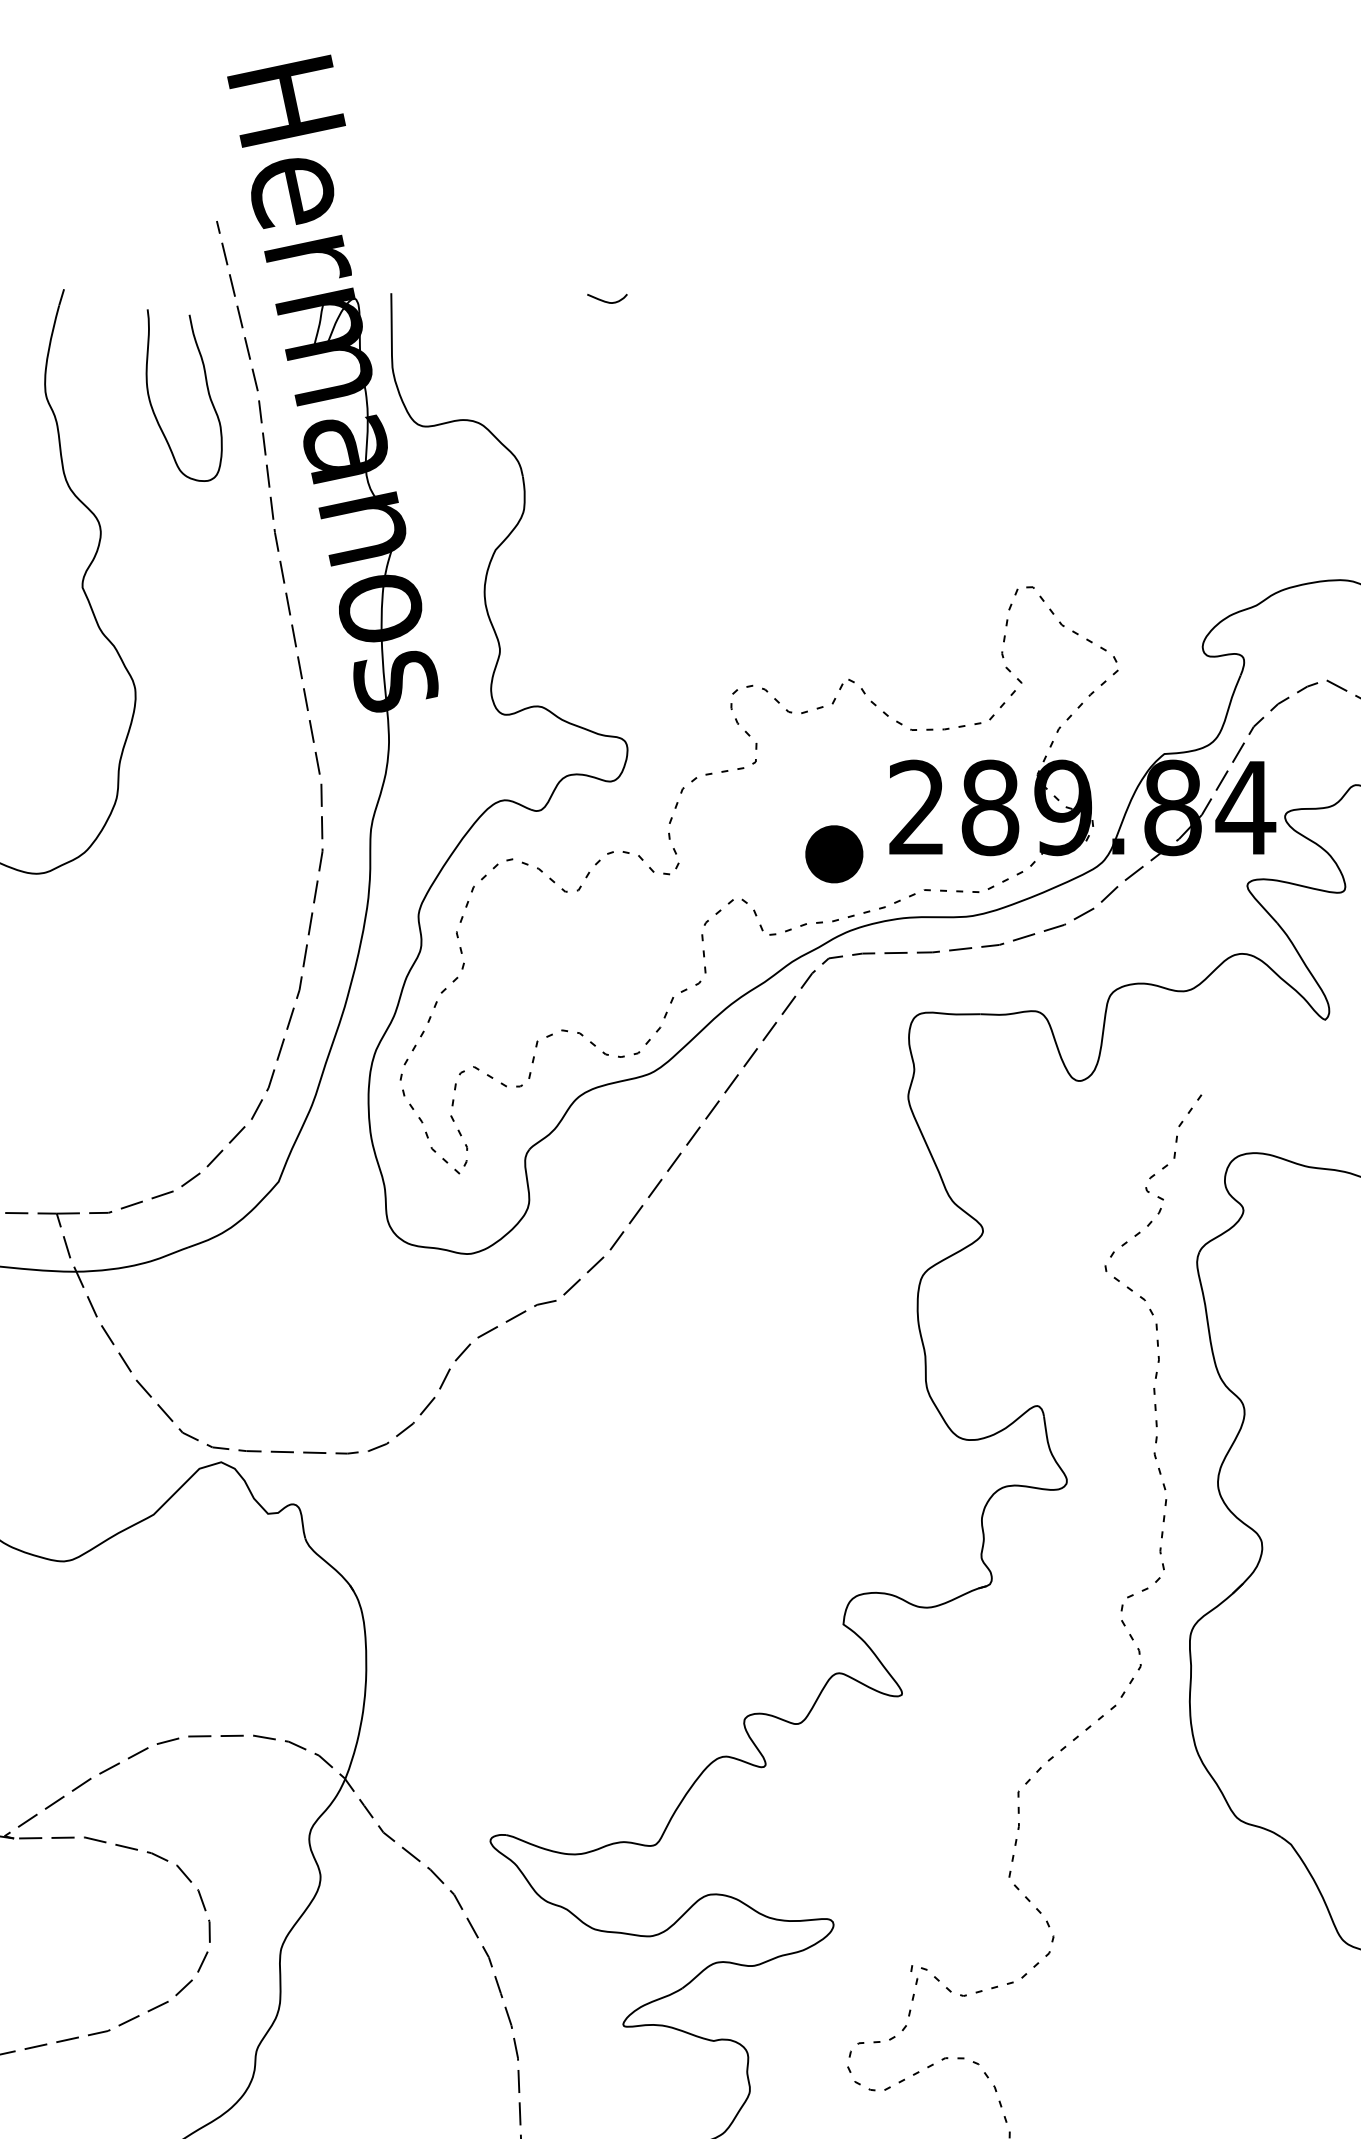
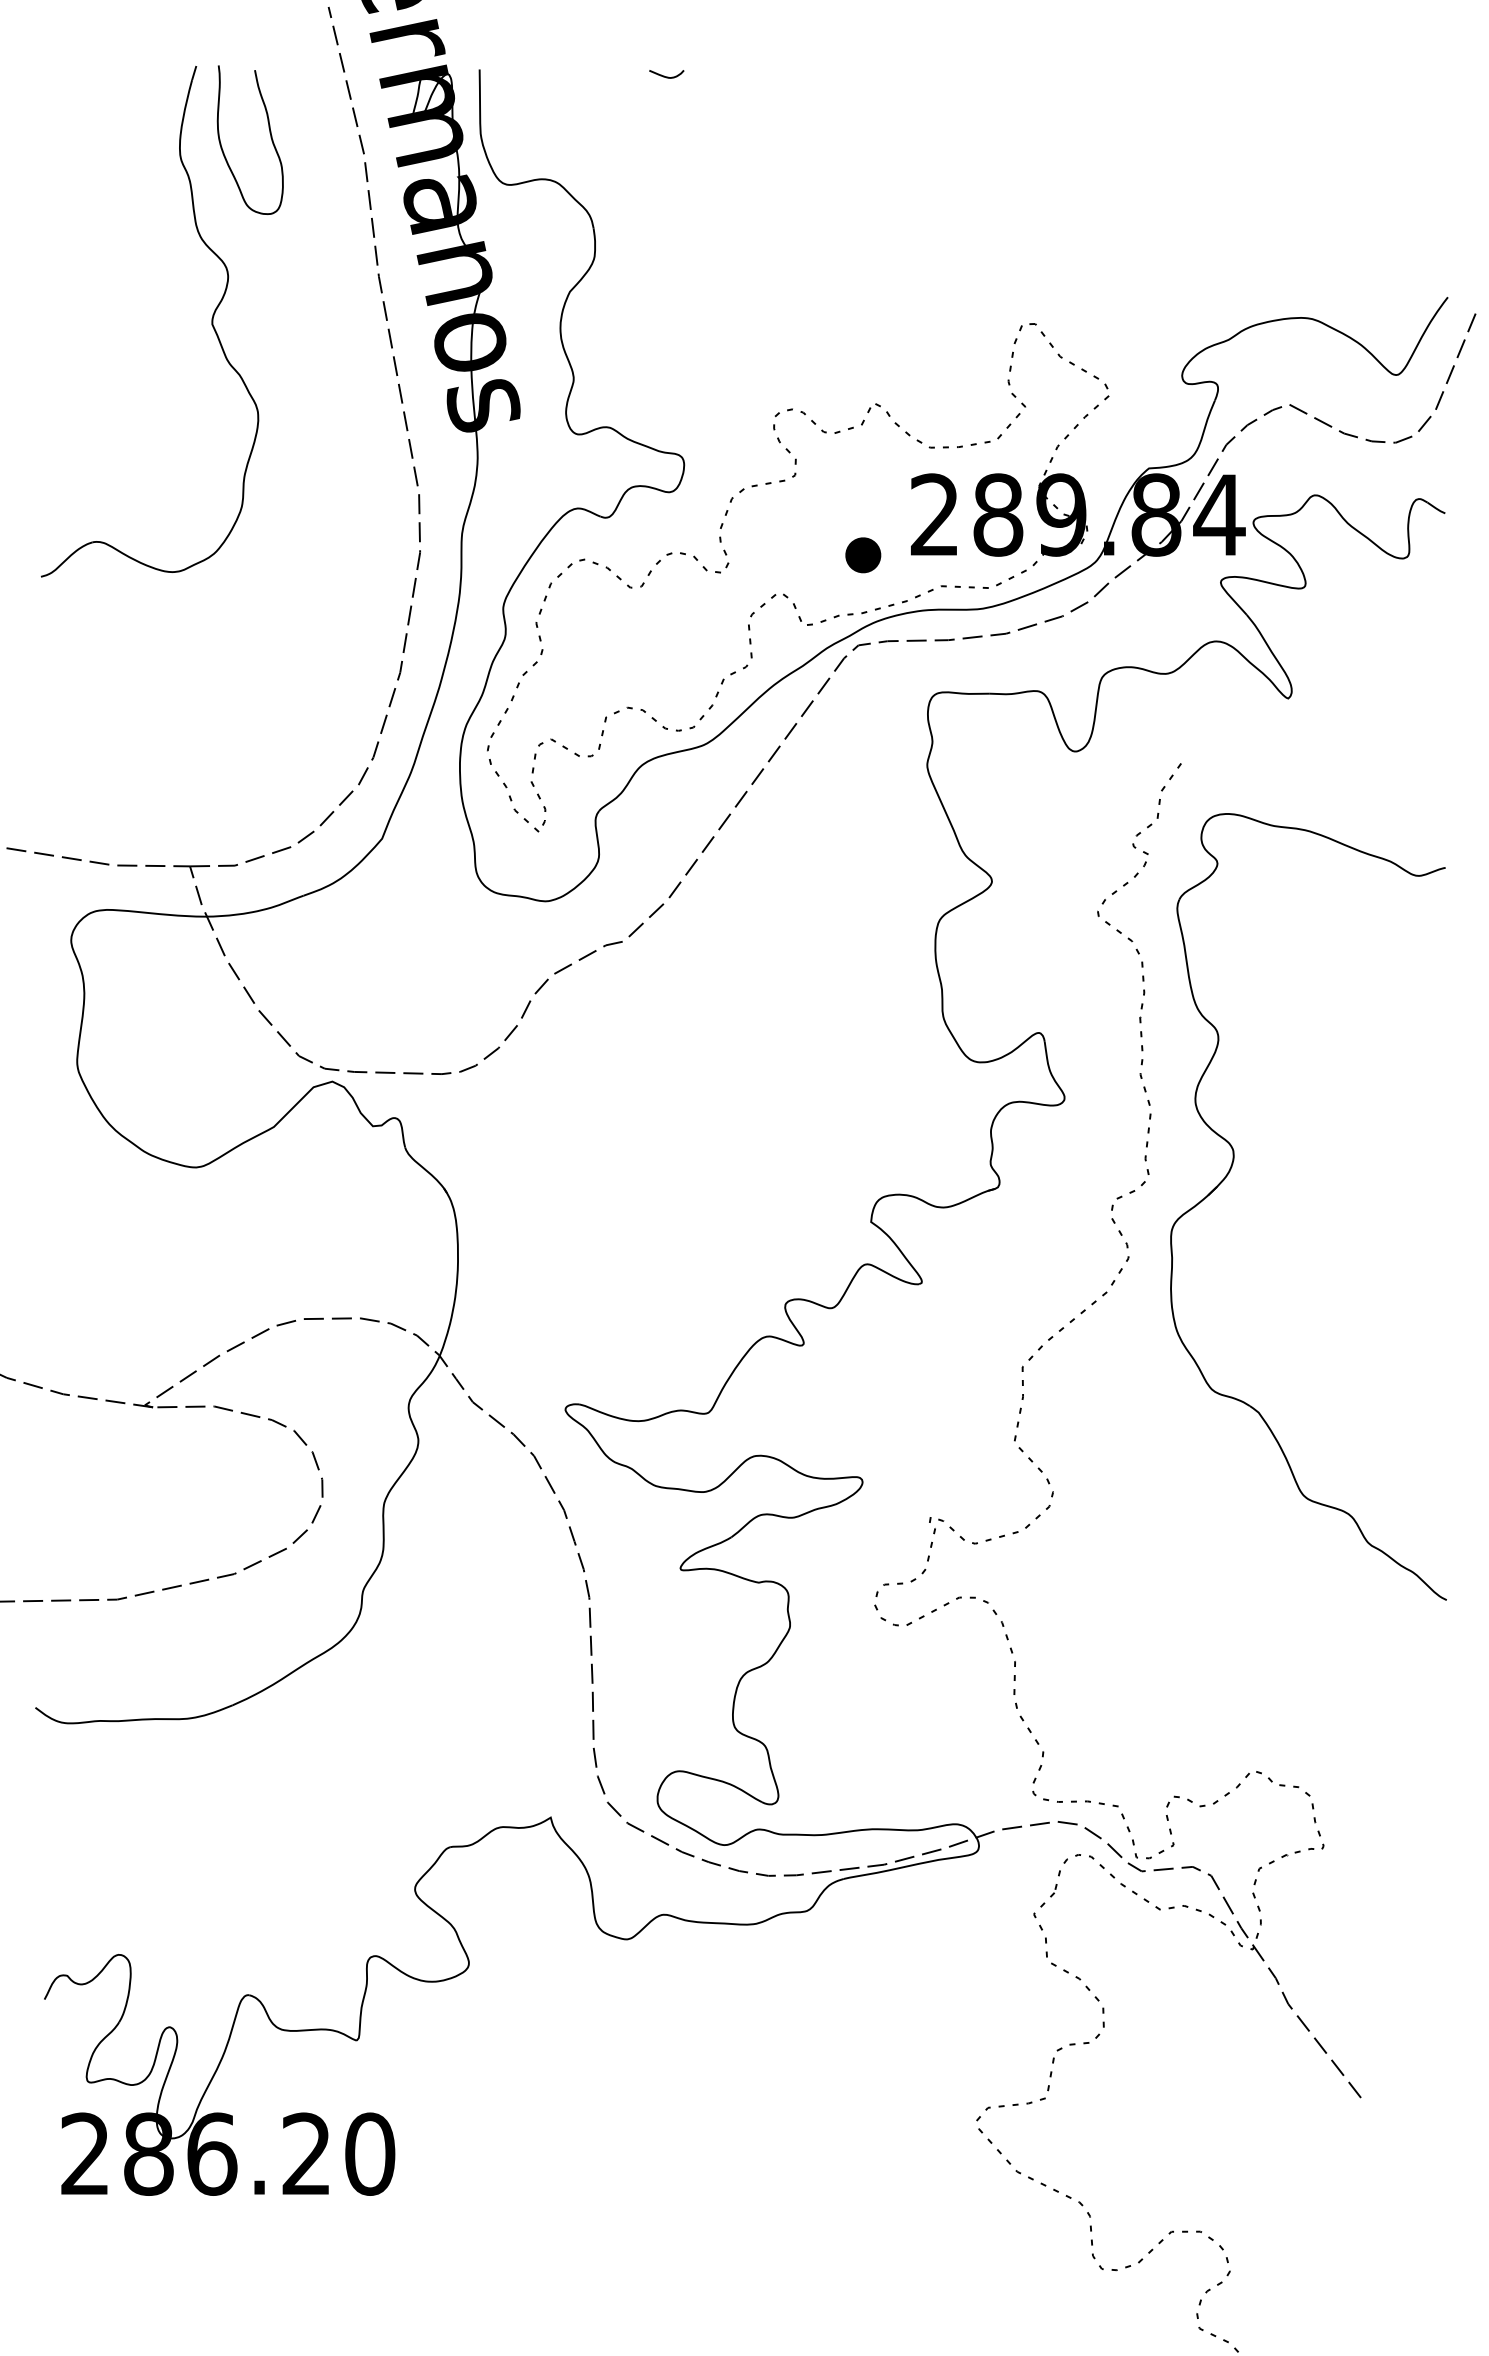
curve: (206, 387) -> (269, 133), moved
part: (834, 854) -> (863, 555), size x0.71

